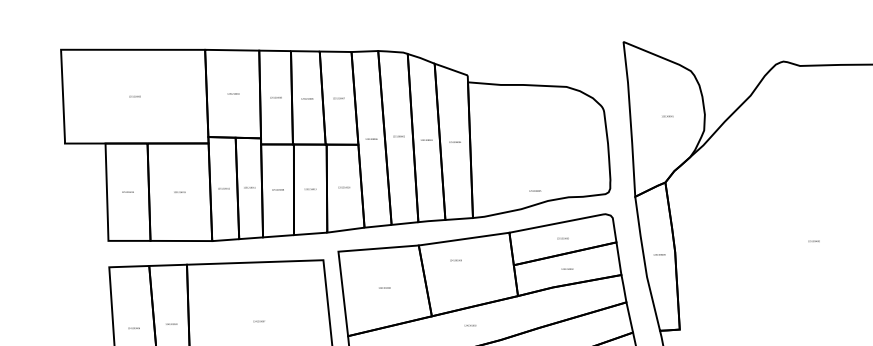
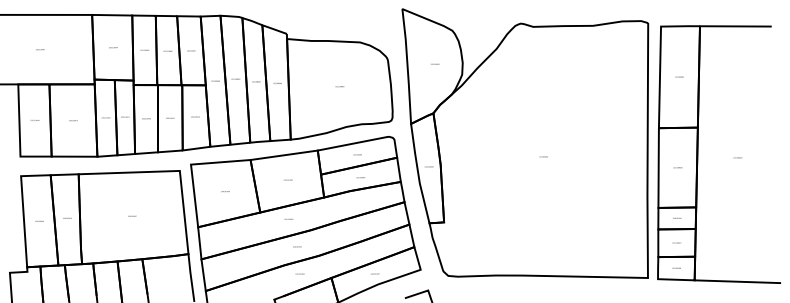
text: (534, 190) -> (339, 86), moved
text: (456, 259) -> (288, 179), moved

